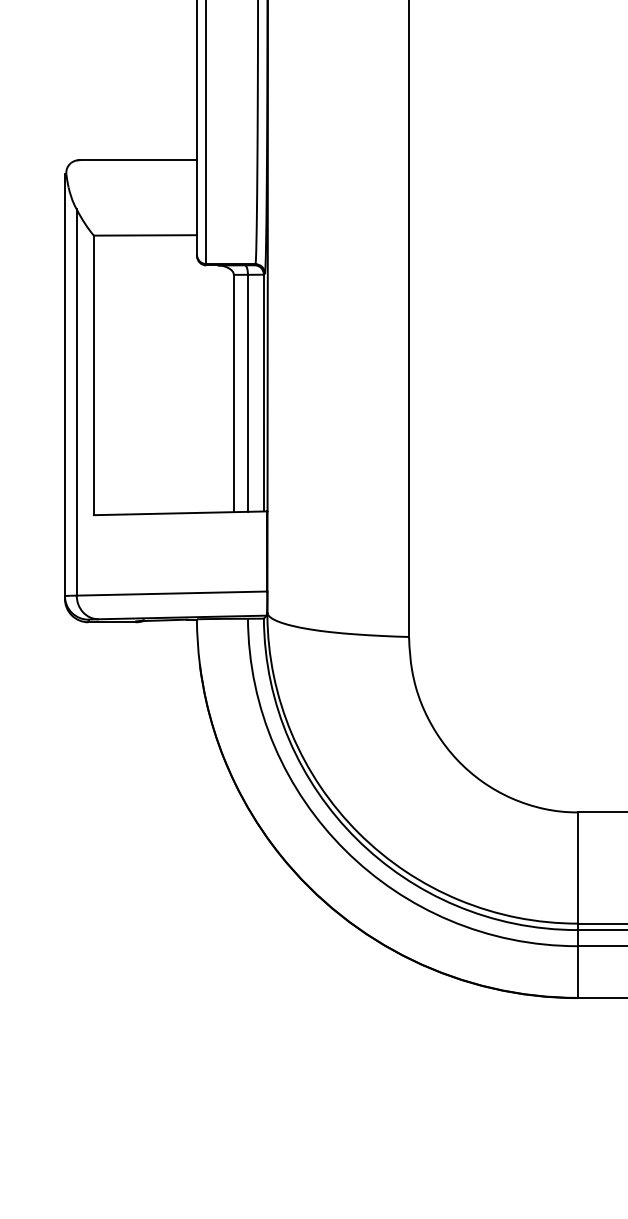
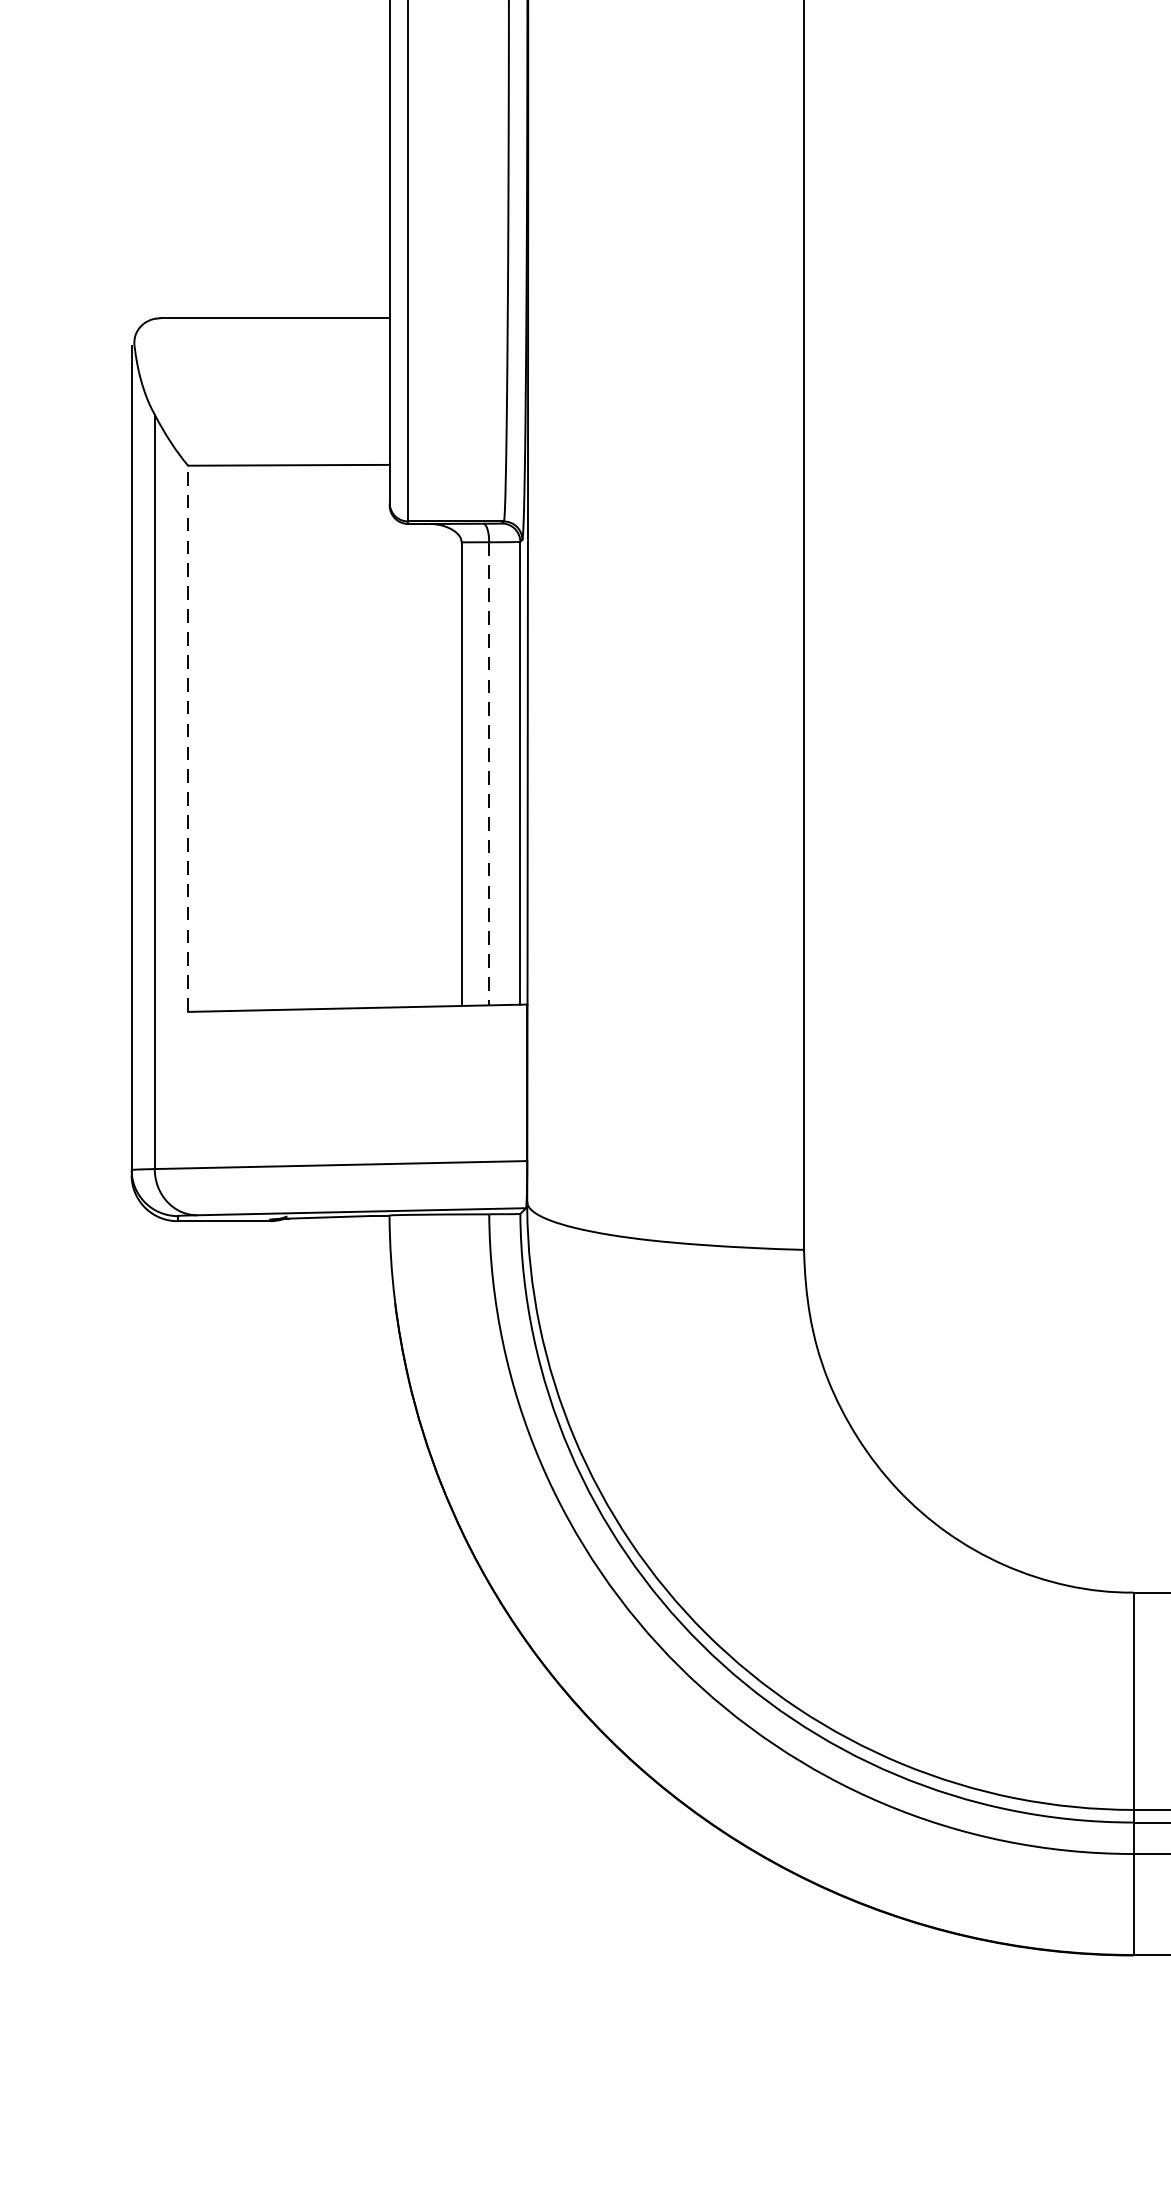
line: (93, 375) -> (187, 738), solid -> dashed
line: (247, 393) -> (488, 774), solid -> dashed

